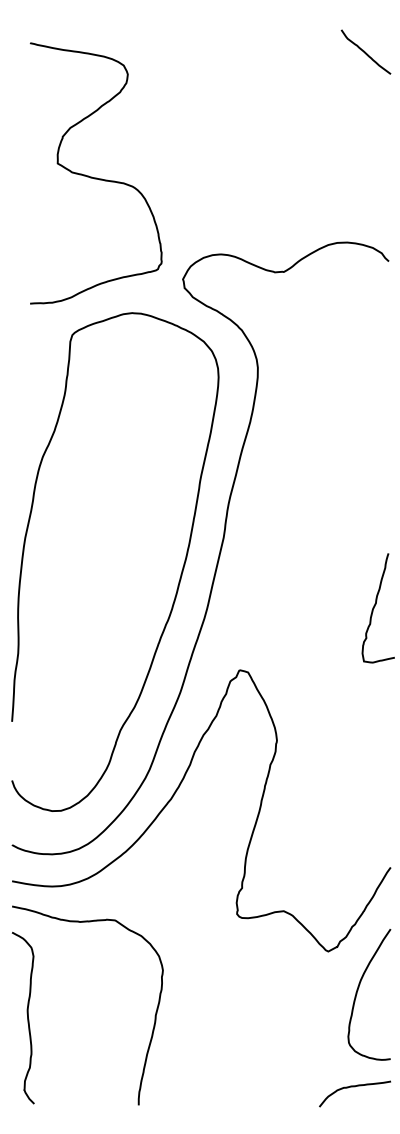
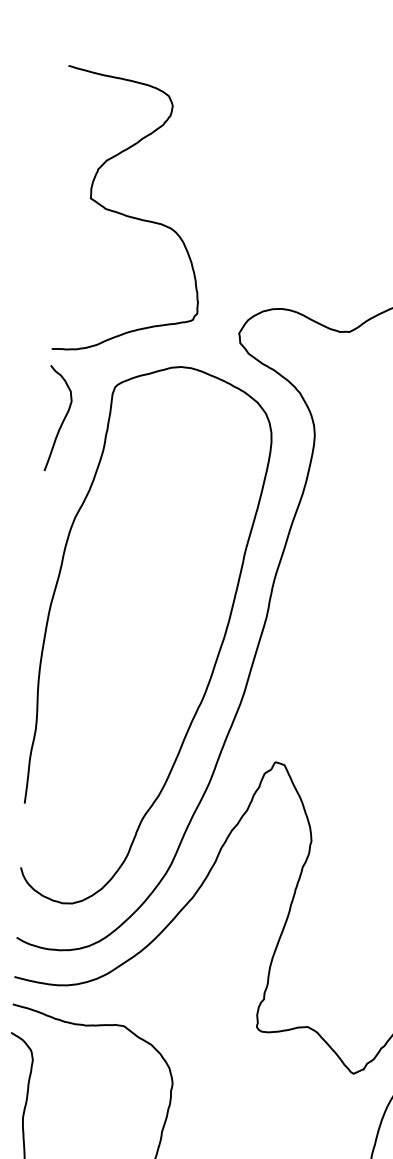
curve: (95, 177) -> (130, 216), moved
curve: (26, 366) -> (63, 418), added

